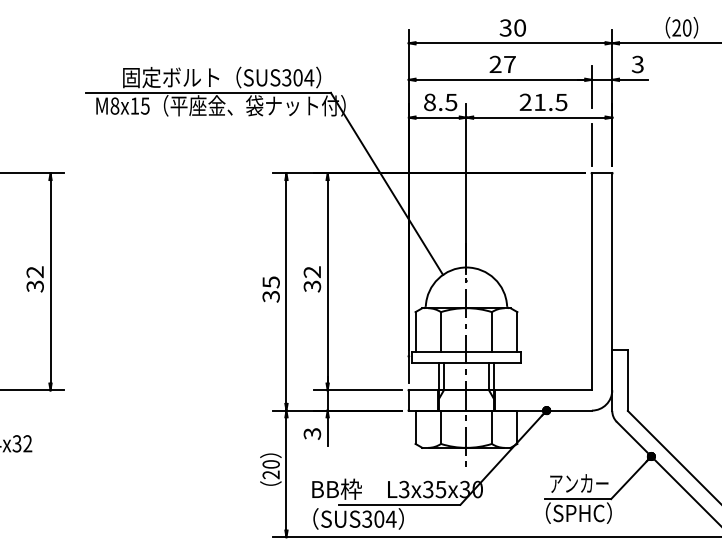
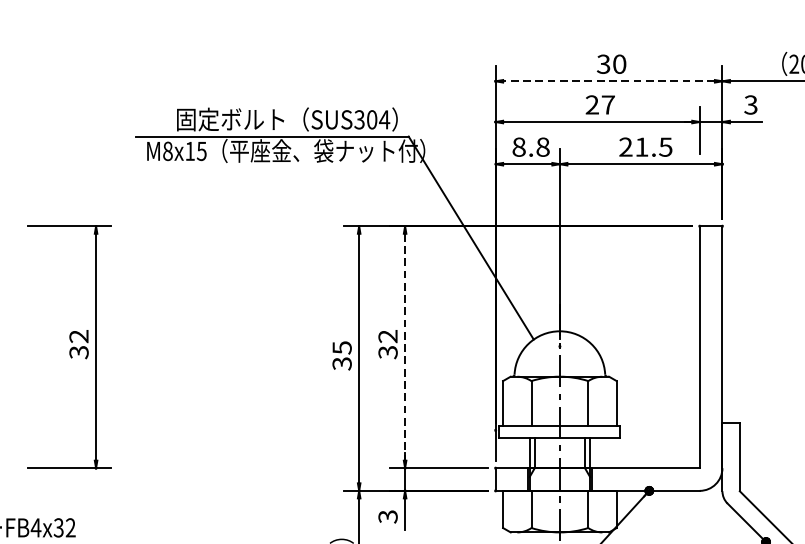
line: (510, 43) -> (608, 81), solid -> dashed
text: (451, 101) -> (543, 146), 8.5 -> 8.8
line: (591, 144) -> (699, 194), removed
line: (327, 281) -> (404, 346), solid -> dashed

